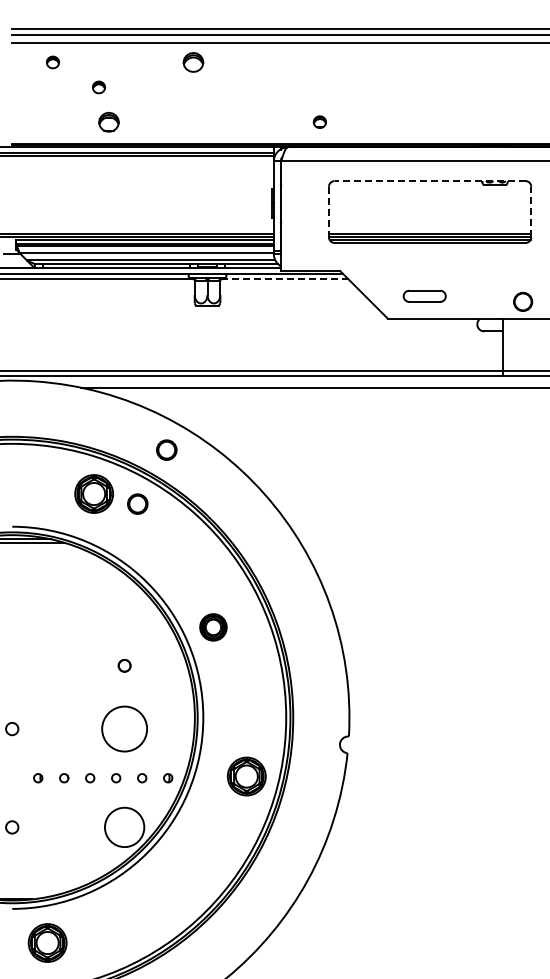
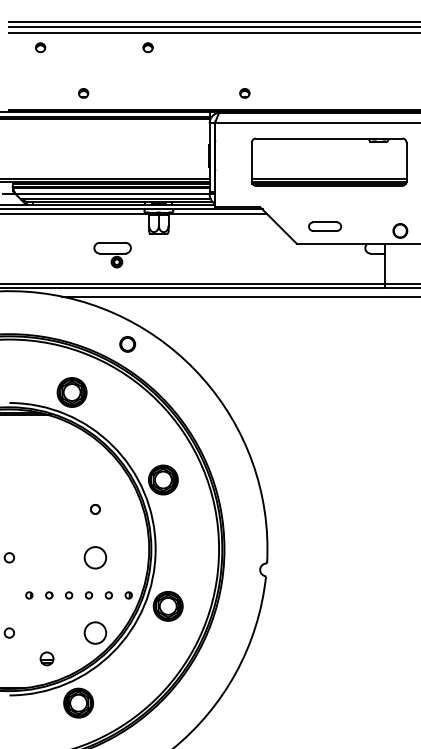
part: (193, 62) -> (148, 47), size x0.62
part: (98, 87) -> (75, 66), removed
part: (109, 121) -> (83, 92), size x0.62
line: (430, 181) -> (329, 138), dashed -> solid
line: (531, 211) -> (406, 161), dashed -> solid
line: (328, 212) -> (251, 162), dashed -> solid
line: (284, 279) -> (217, 213), dashed -> solid
part: (146, 333) -> (112, 255), added
part: (93, 493) -> (71, 392), moved
circle: (137, 503) -> (105, 385), removed
part: (213, 627) -> (163, 480), size x1.43
circle: (124, 729) -> (95, 558), size x0.62
part: (246, 776) -> (168, 606), moved
circle: (124, 827) -> (95, 633), size x0.71
part: (61, 860) -> (47, 658), added
part: (47, 942) -> (78, 702), moved

